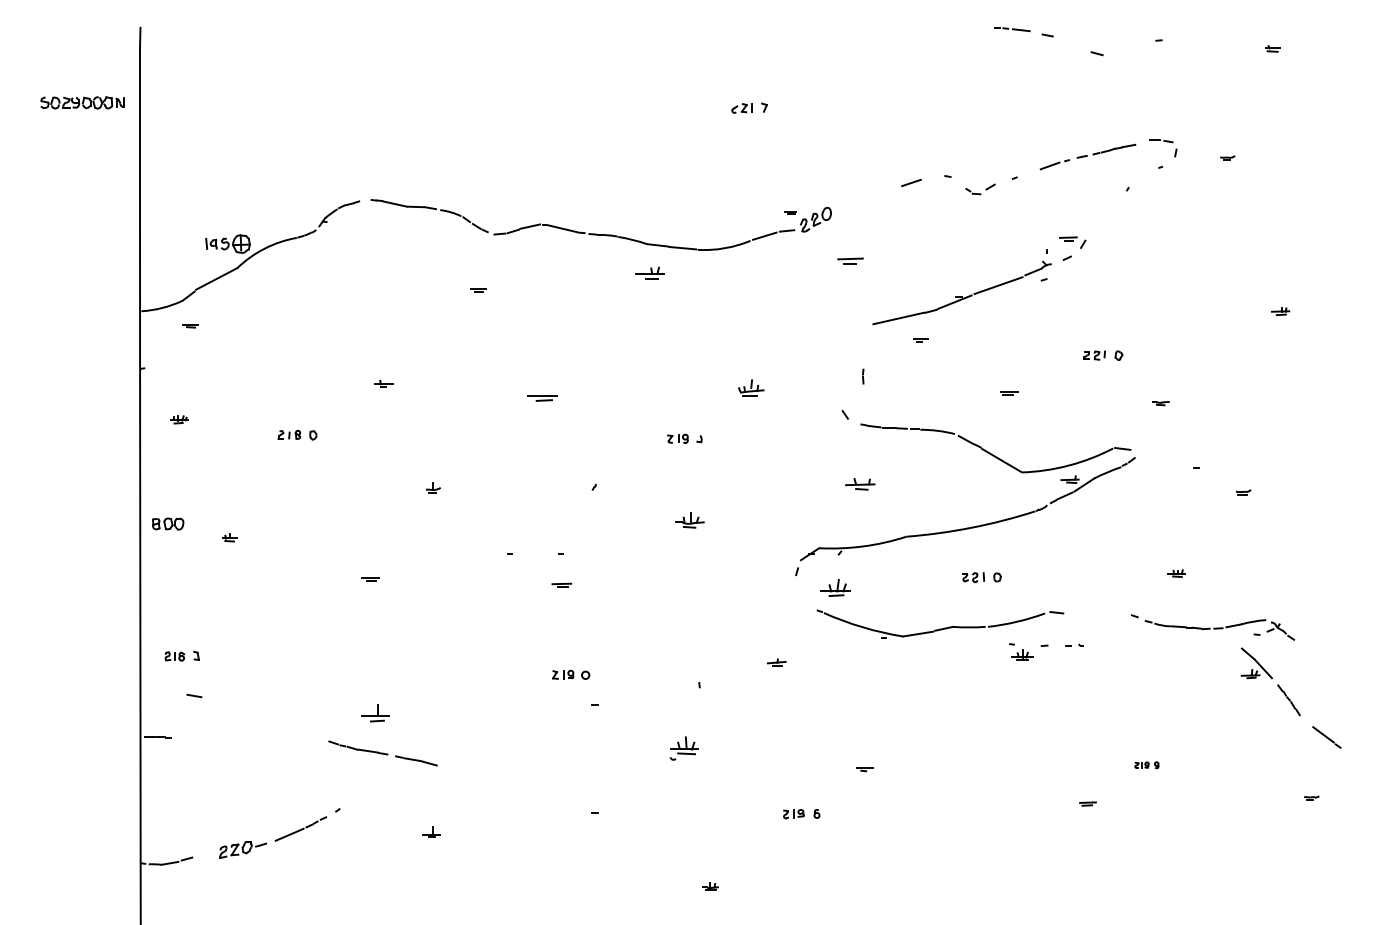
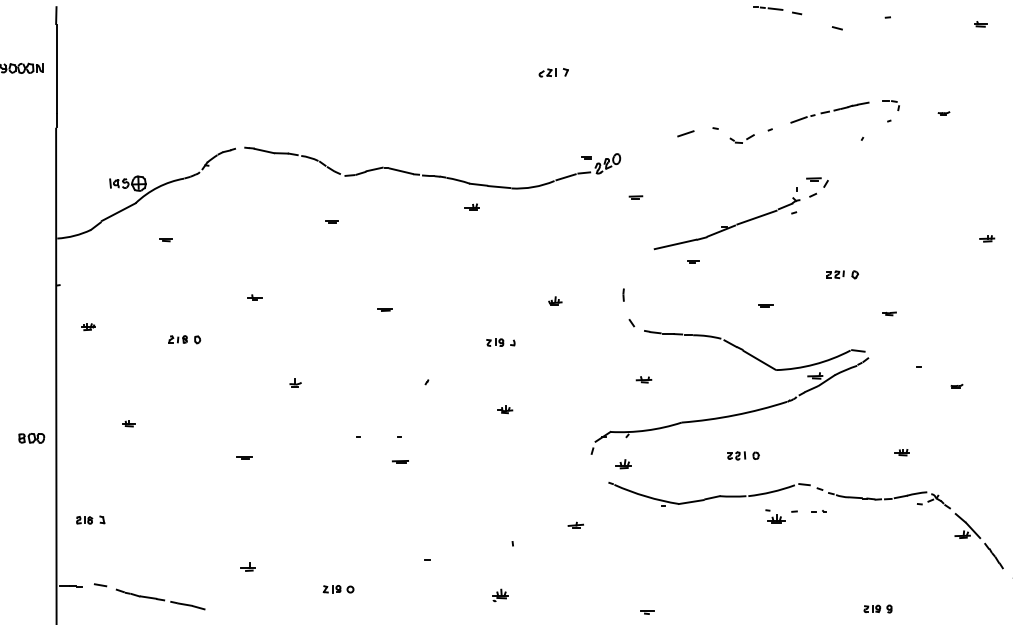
part: (1162, 147) -> (890, 104), size x0.71
part: (849, 260) -> (635, 197), size x0.62
part: (649, 272) -> (472, 206), size x0.62
part: (190, 326) -> (165, 240), moved
line: (863, 376) -> (623, 295), moved
part: (751, 387) -> (555, 300), size x0.62
part: (542, 398) -> (384, 309), size x0.62
part: (859, 484) -> (643, 379), size x0.62
part: (690, 520) -> (505, 409), size x0.62
part: (168, 523) -> (32, 437), moved
part: (834, 587) -> (623, 464), size x0.62
part: (1212, 627) -> (883, 498), moved
part: (571, 674) -> (338, 588), moved
line: (194, 695) -> (100, 584), moved
part: (375, 713) -> (248, 566), size x0.62
part: (684, 748) -> (500, 595), size x0.62
part: (382, 753) -> (160, 599), moved
part: (1146, 765) -> (877, 609), size x1.43

